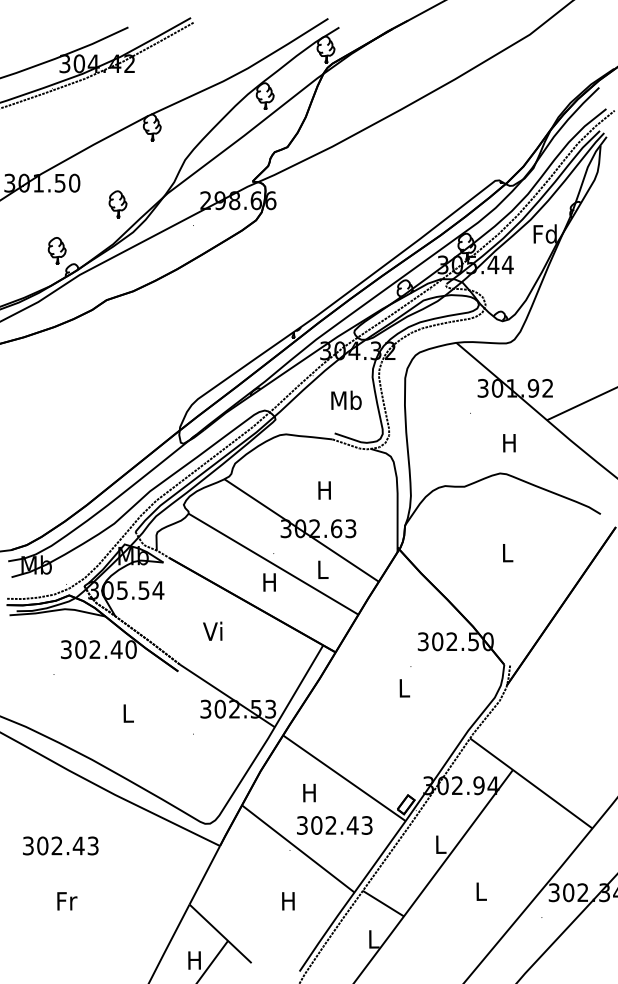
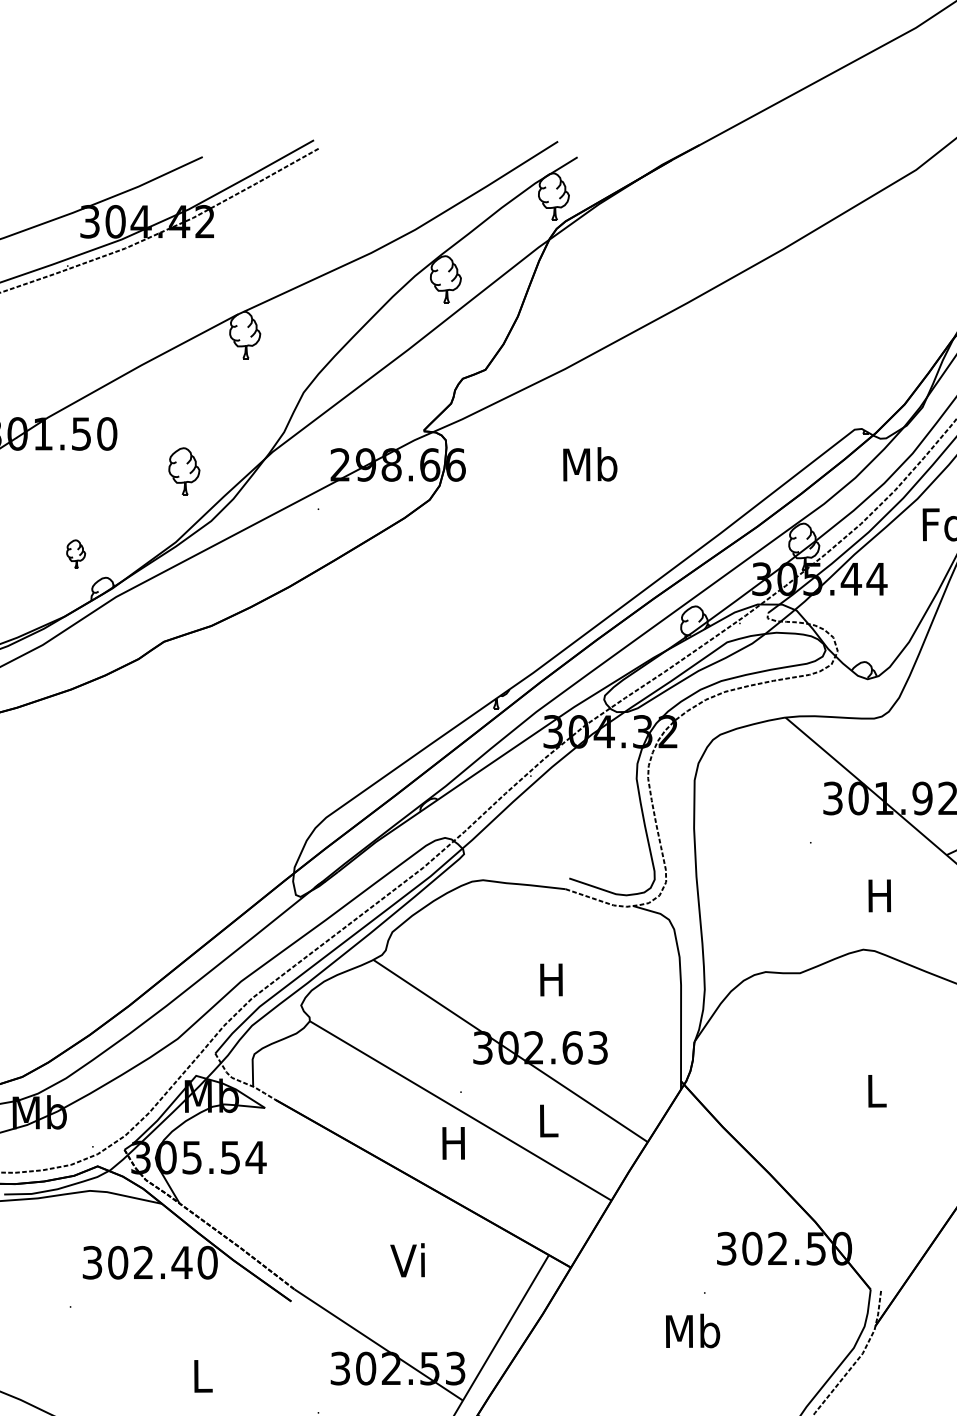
part: (56, 250) -> (74, 553), size x0.6
text: (346, 399) -> (590, 462), moved
text: (212, 630) -> (407, 1258), moved
text: (404, 687) -> (693, 1329), L -> Mb

